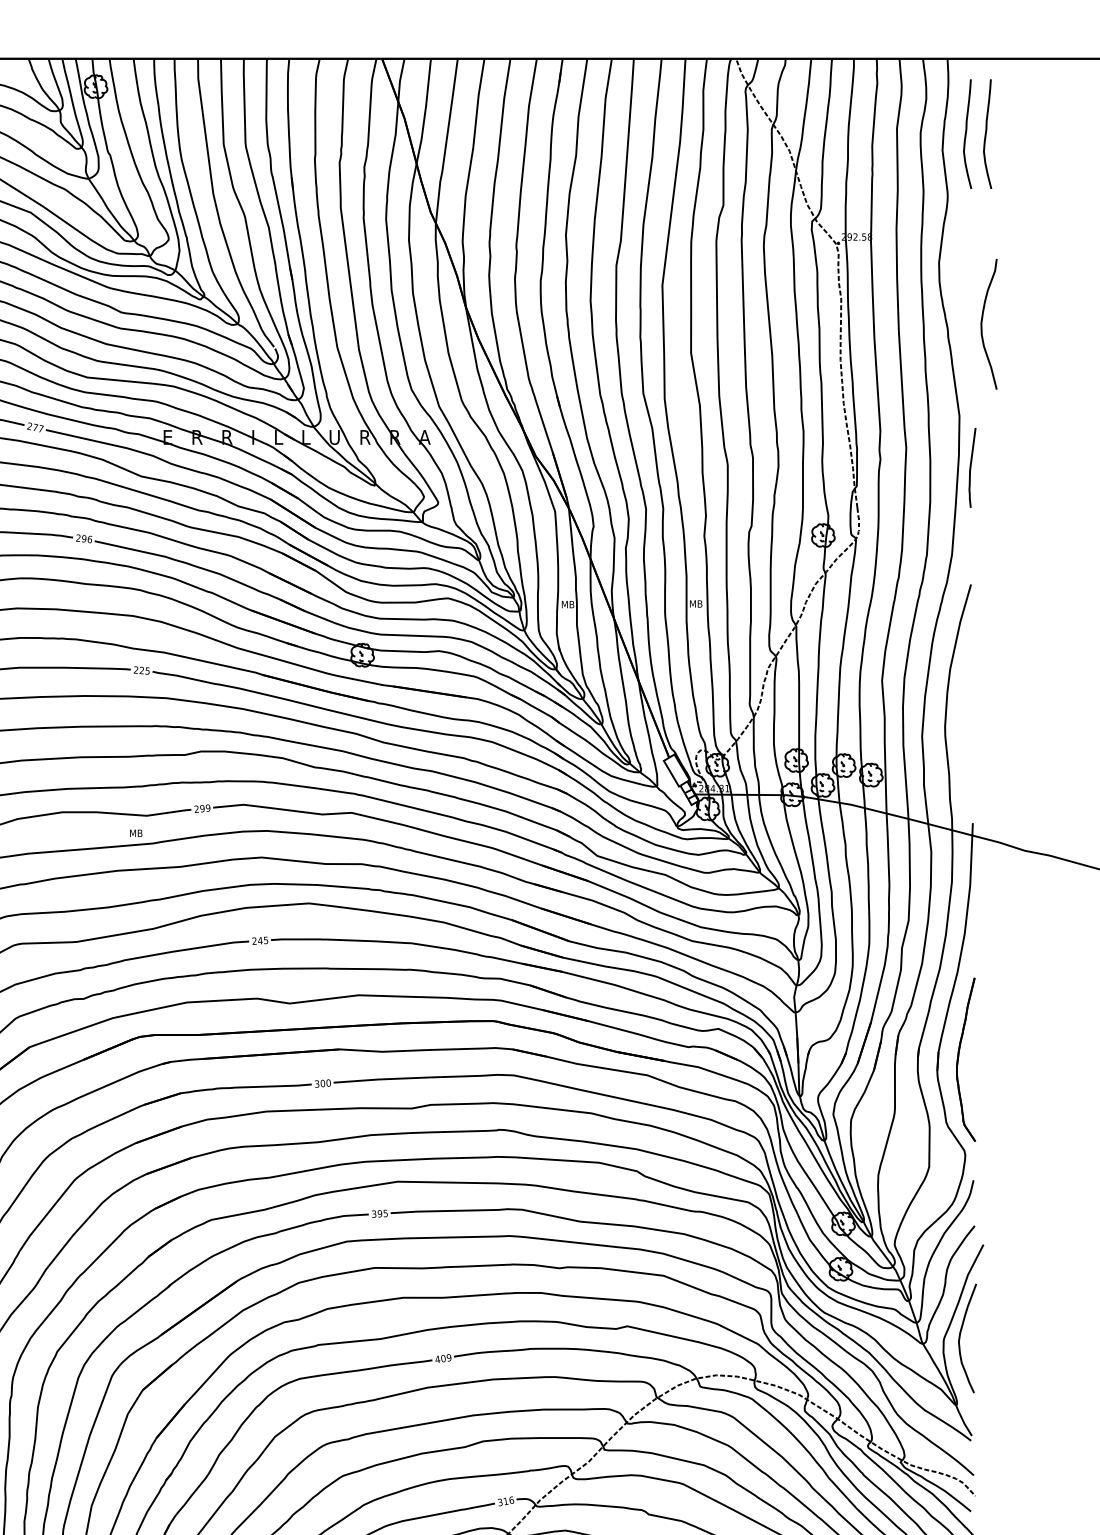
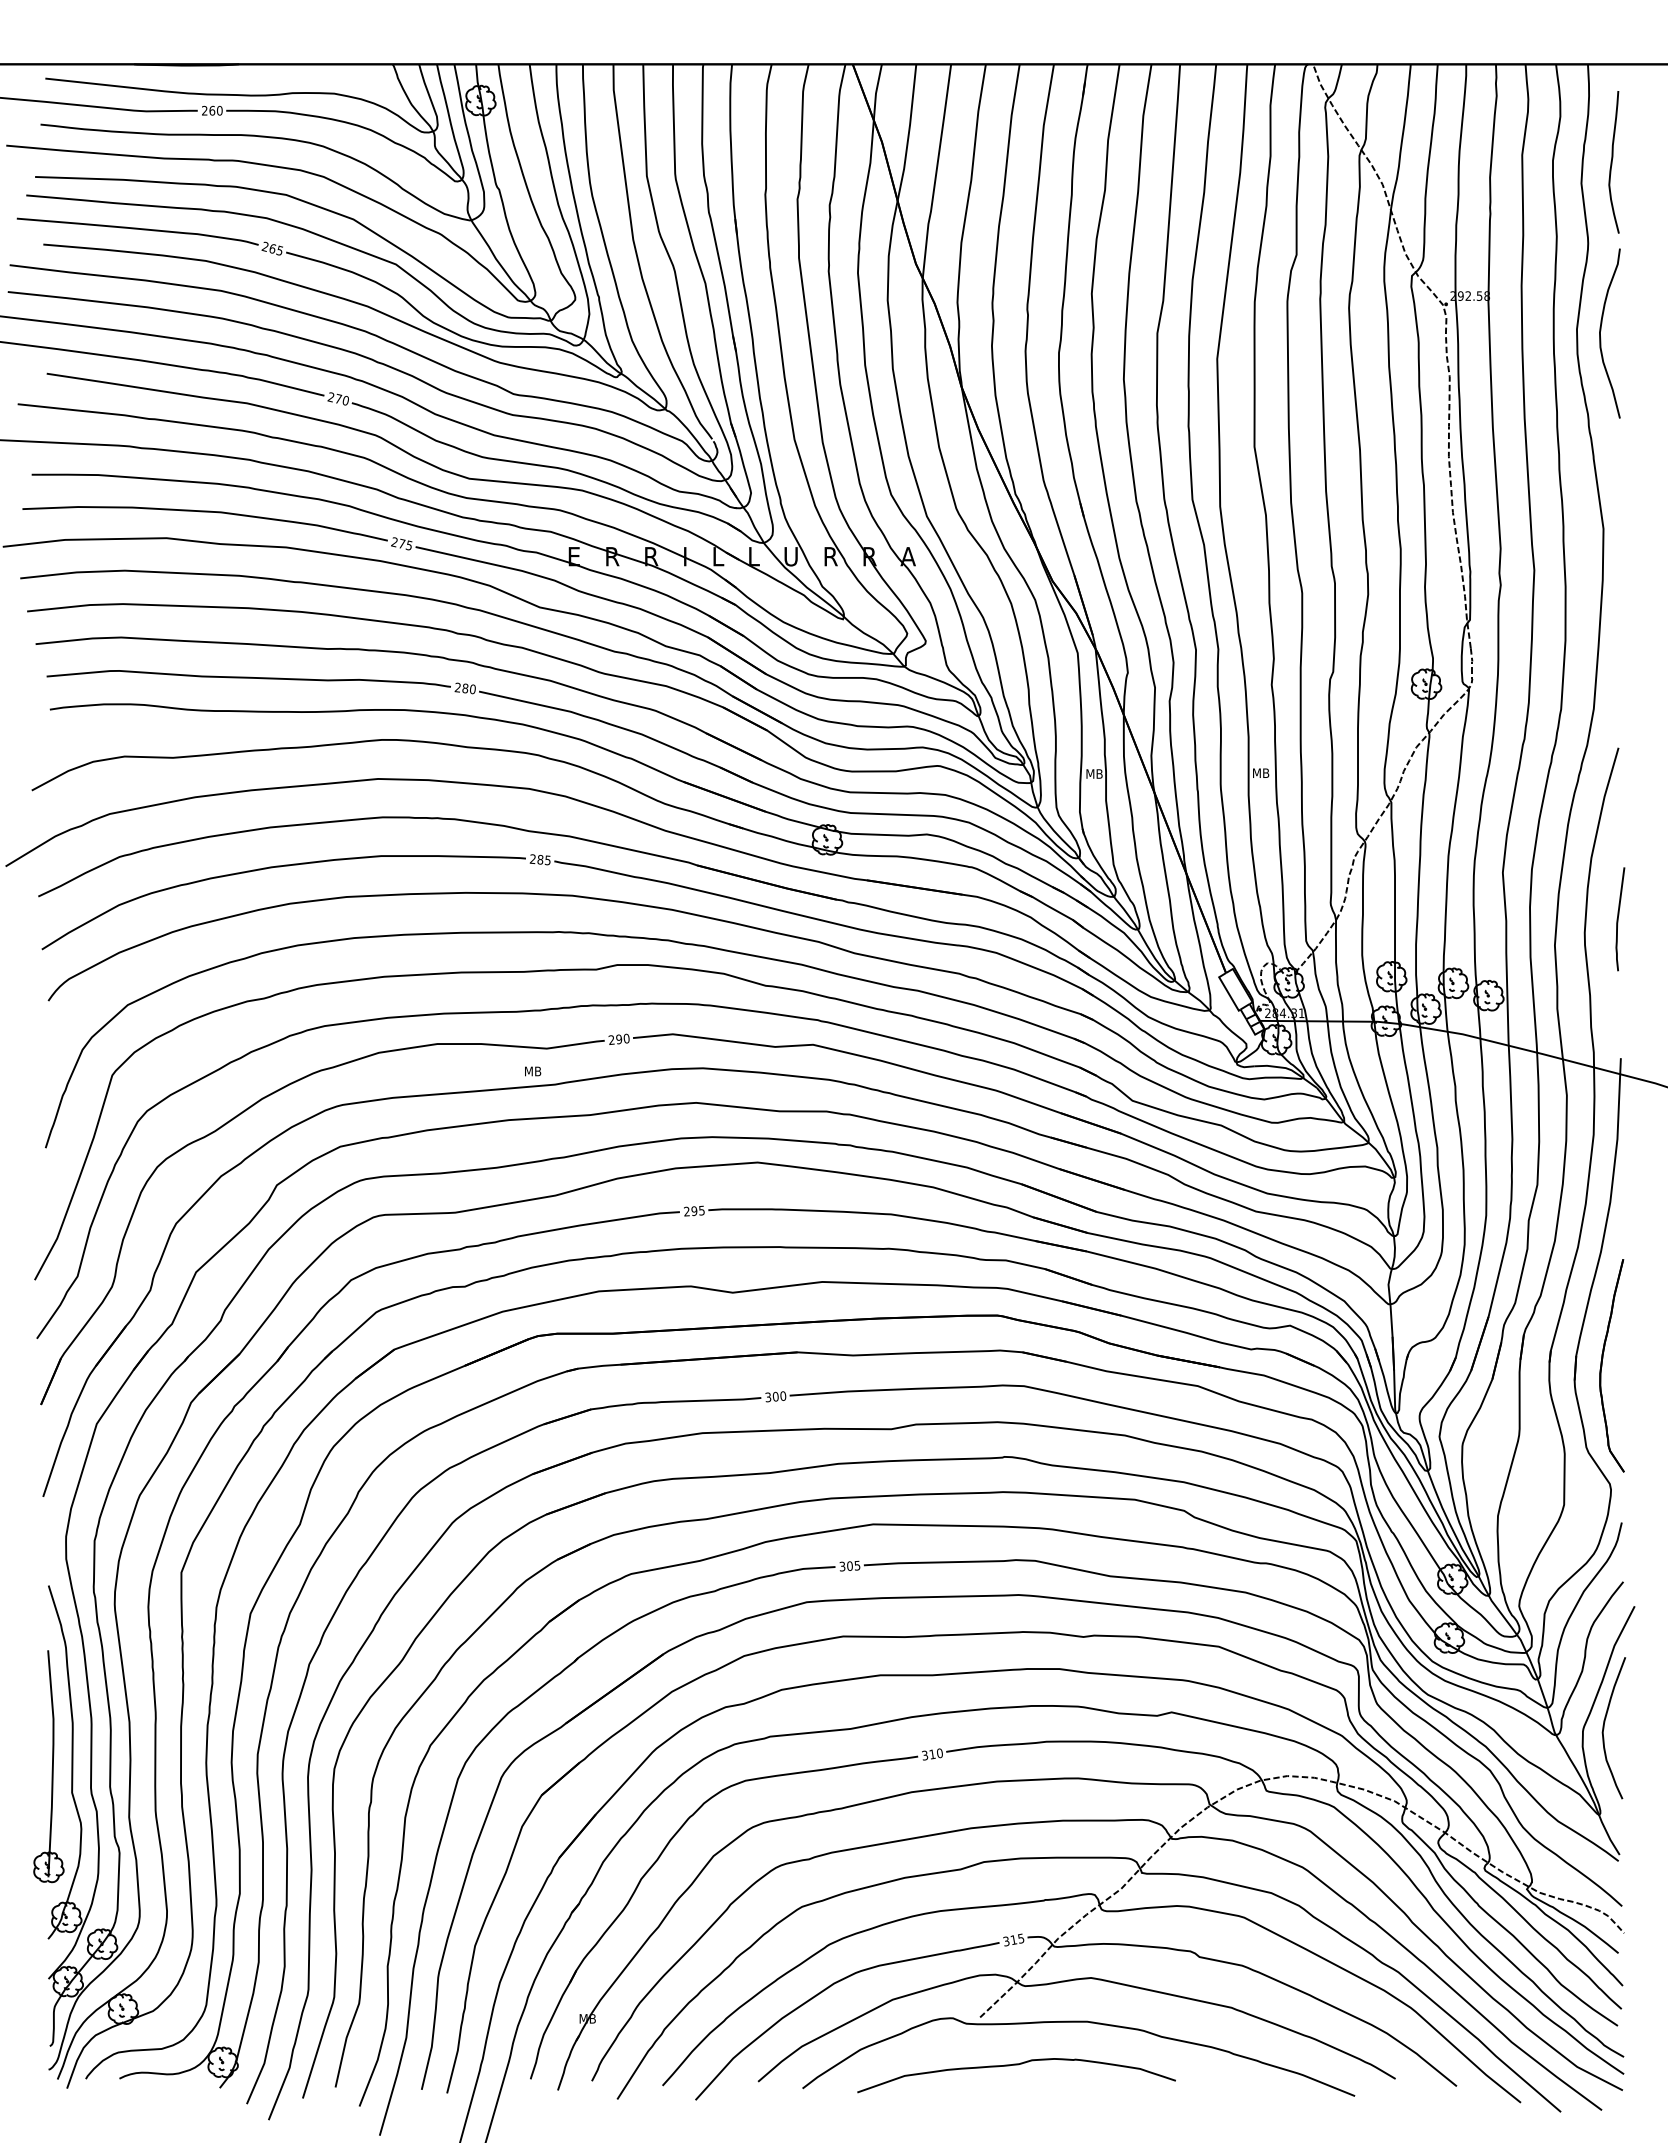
curve: (986, 134) -> (1638, 162), removed
curve: (982, 321) -> (1601, 330), moved
text: (40, 428) -> (408, 545), 277 -> 275
curve: (971, 468) -> (1618, 919), moved
text: (86, 539) -> (468, 689), 296 -> 280
text: (141, 670) -> (540, 859), 225 -> 285
text: (208, 808) -> (626, 1038), 299 -> 290
text: (260, 941) -> (694, 1211), 245 -> 295
text: (379, 1214) -> (849, 1566), 395 -> 305
text: (443, 1358) -> (932, 1754), 409 -> 310
text: (511, 1500) -> (1021, 1938), 316 -> 315

